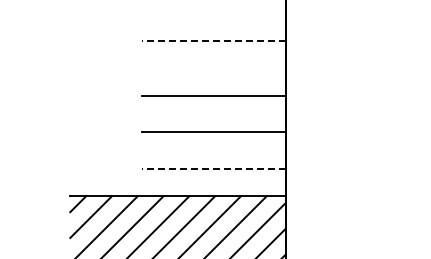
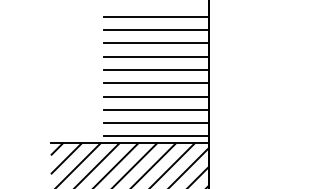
line: (213, 22) -> (156, 16), added
line: (213, 41) -> (156, 30), dashed -> solid
line: (213, 59) -> (156, 43), added
line: (213, 77) -> (156, 56), added
line: (213, 114) -> (156, 83), added
line: (213, 150) -> (156, 109), added
line: (213, 168) -> (156, 122), dashed -> solid
line: (213, 187) -> (156, 136), added

